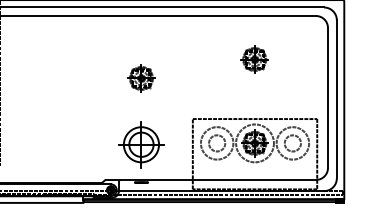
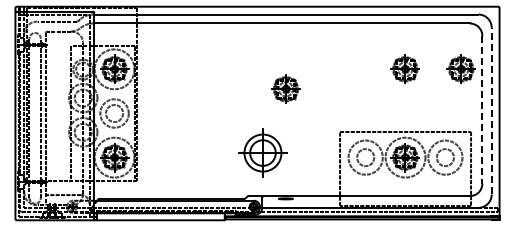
part: (307, 58) -> (460, 68), added
line: (328, 97) -> (482, 109), solid -> dashed
line: (336, 98) -> (491, 110), solid -> dashed
part: (141, 144) -> (262, 152), moved

